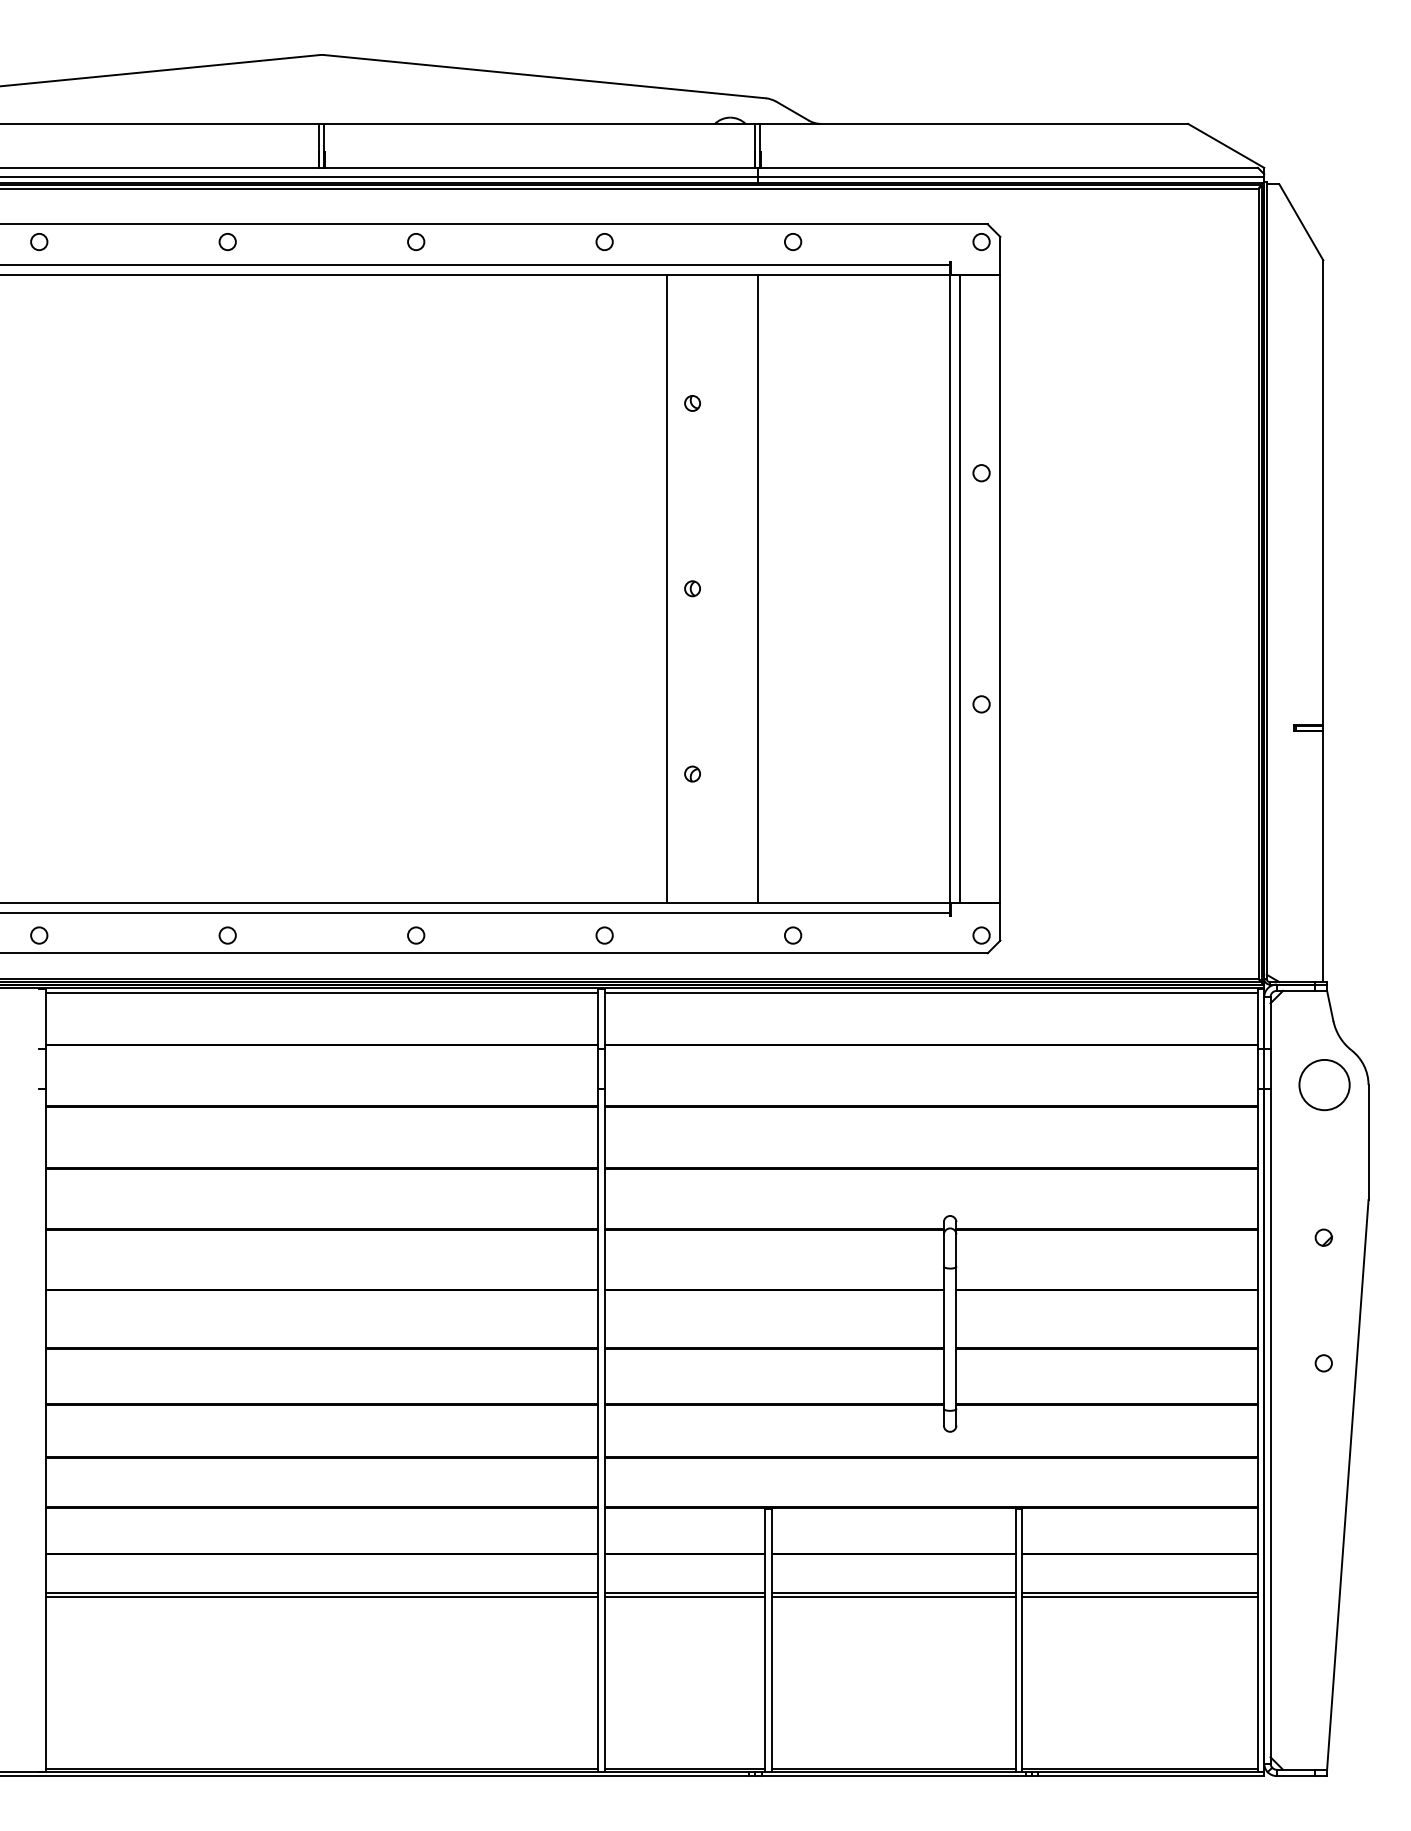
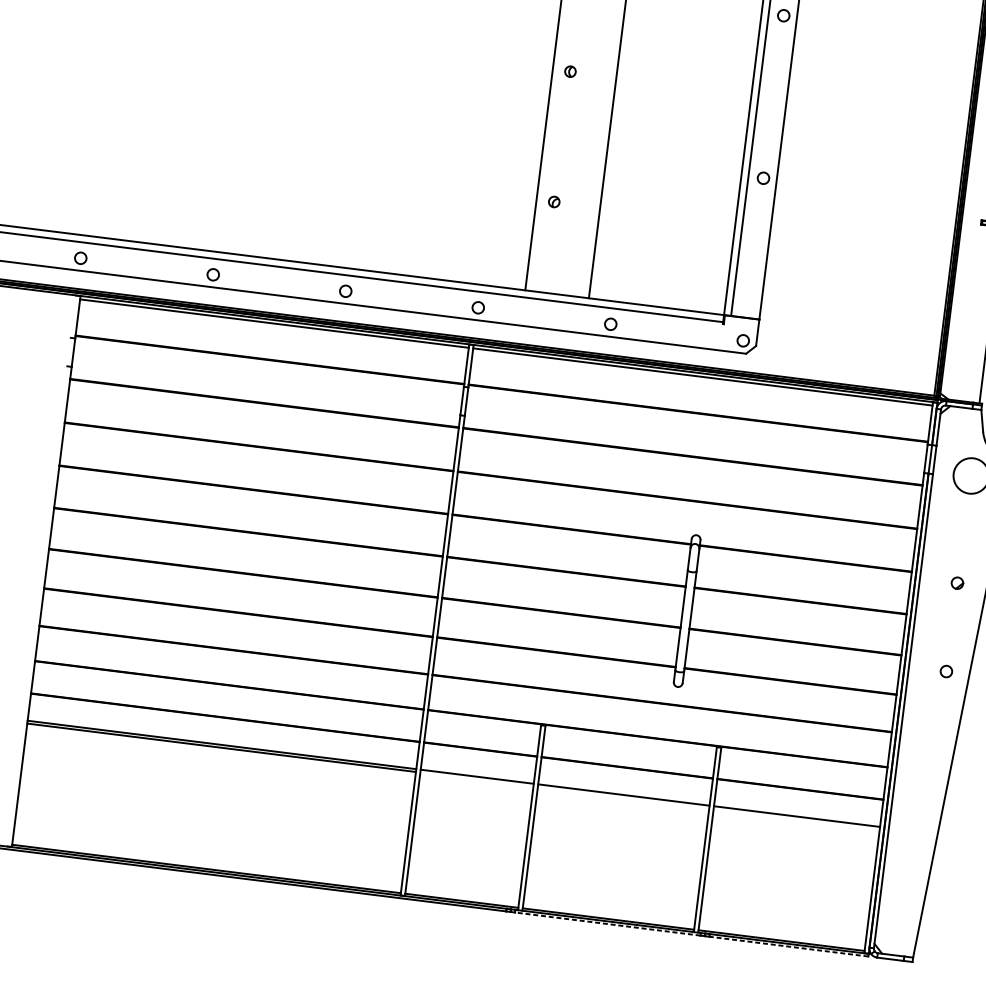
line: (684, 1596) -> (476, 779), removed
line: (893, 1596) -> (623, 797), removed
line: (1139, 1596) -> (796, 819), removed
line: (893, 1776) -> (607, 924), solid -> dashed
line: (1150, 1776) -> (788, 946), solid -> dashed

